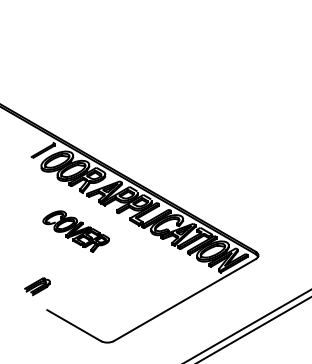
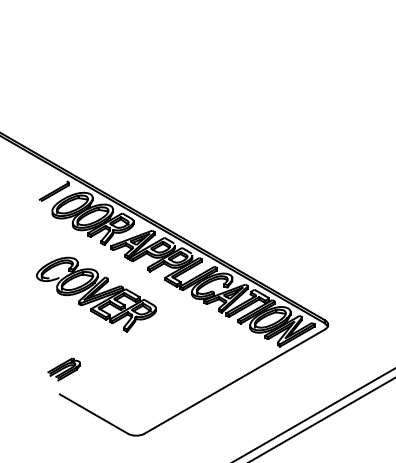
part: (76, 231) -> (96, 294), size x1.43
part: (37, 286) -> (64, 369), moved

